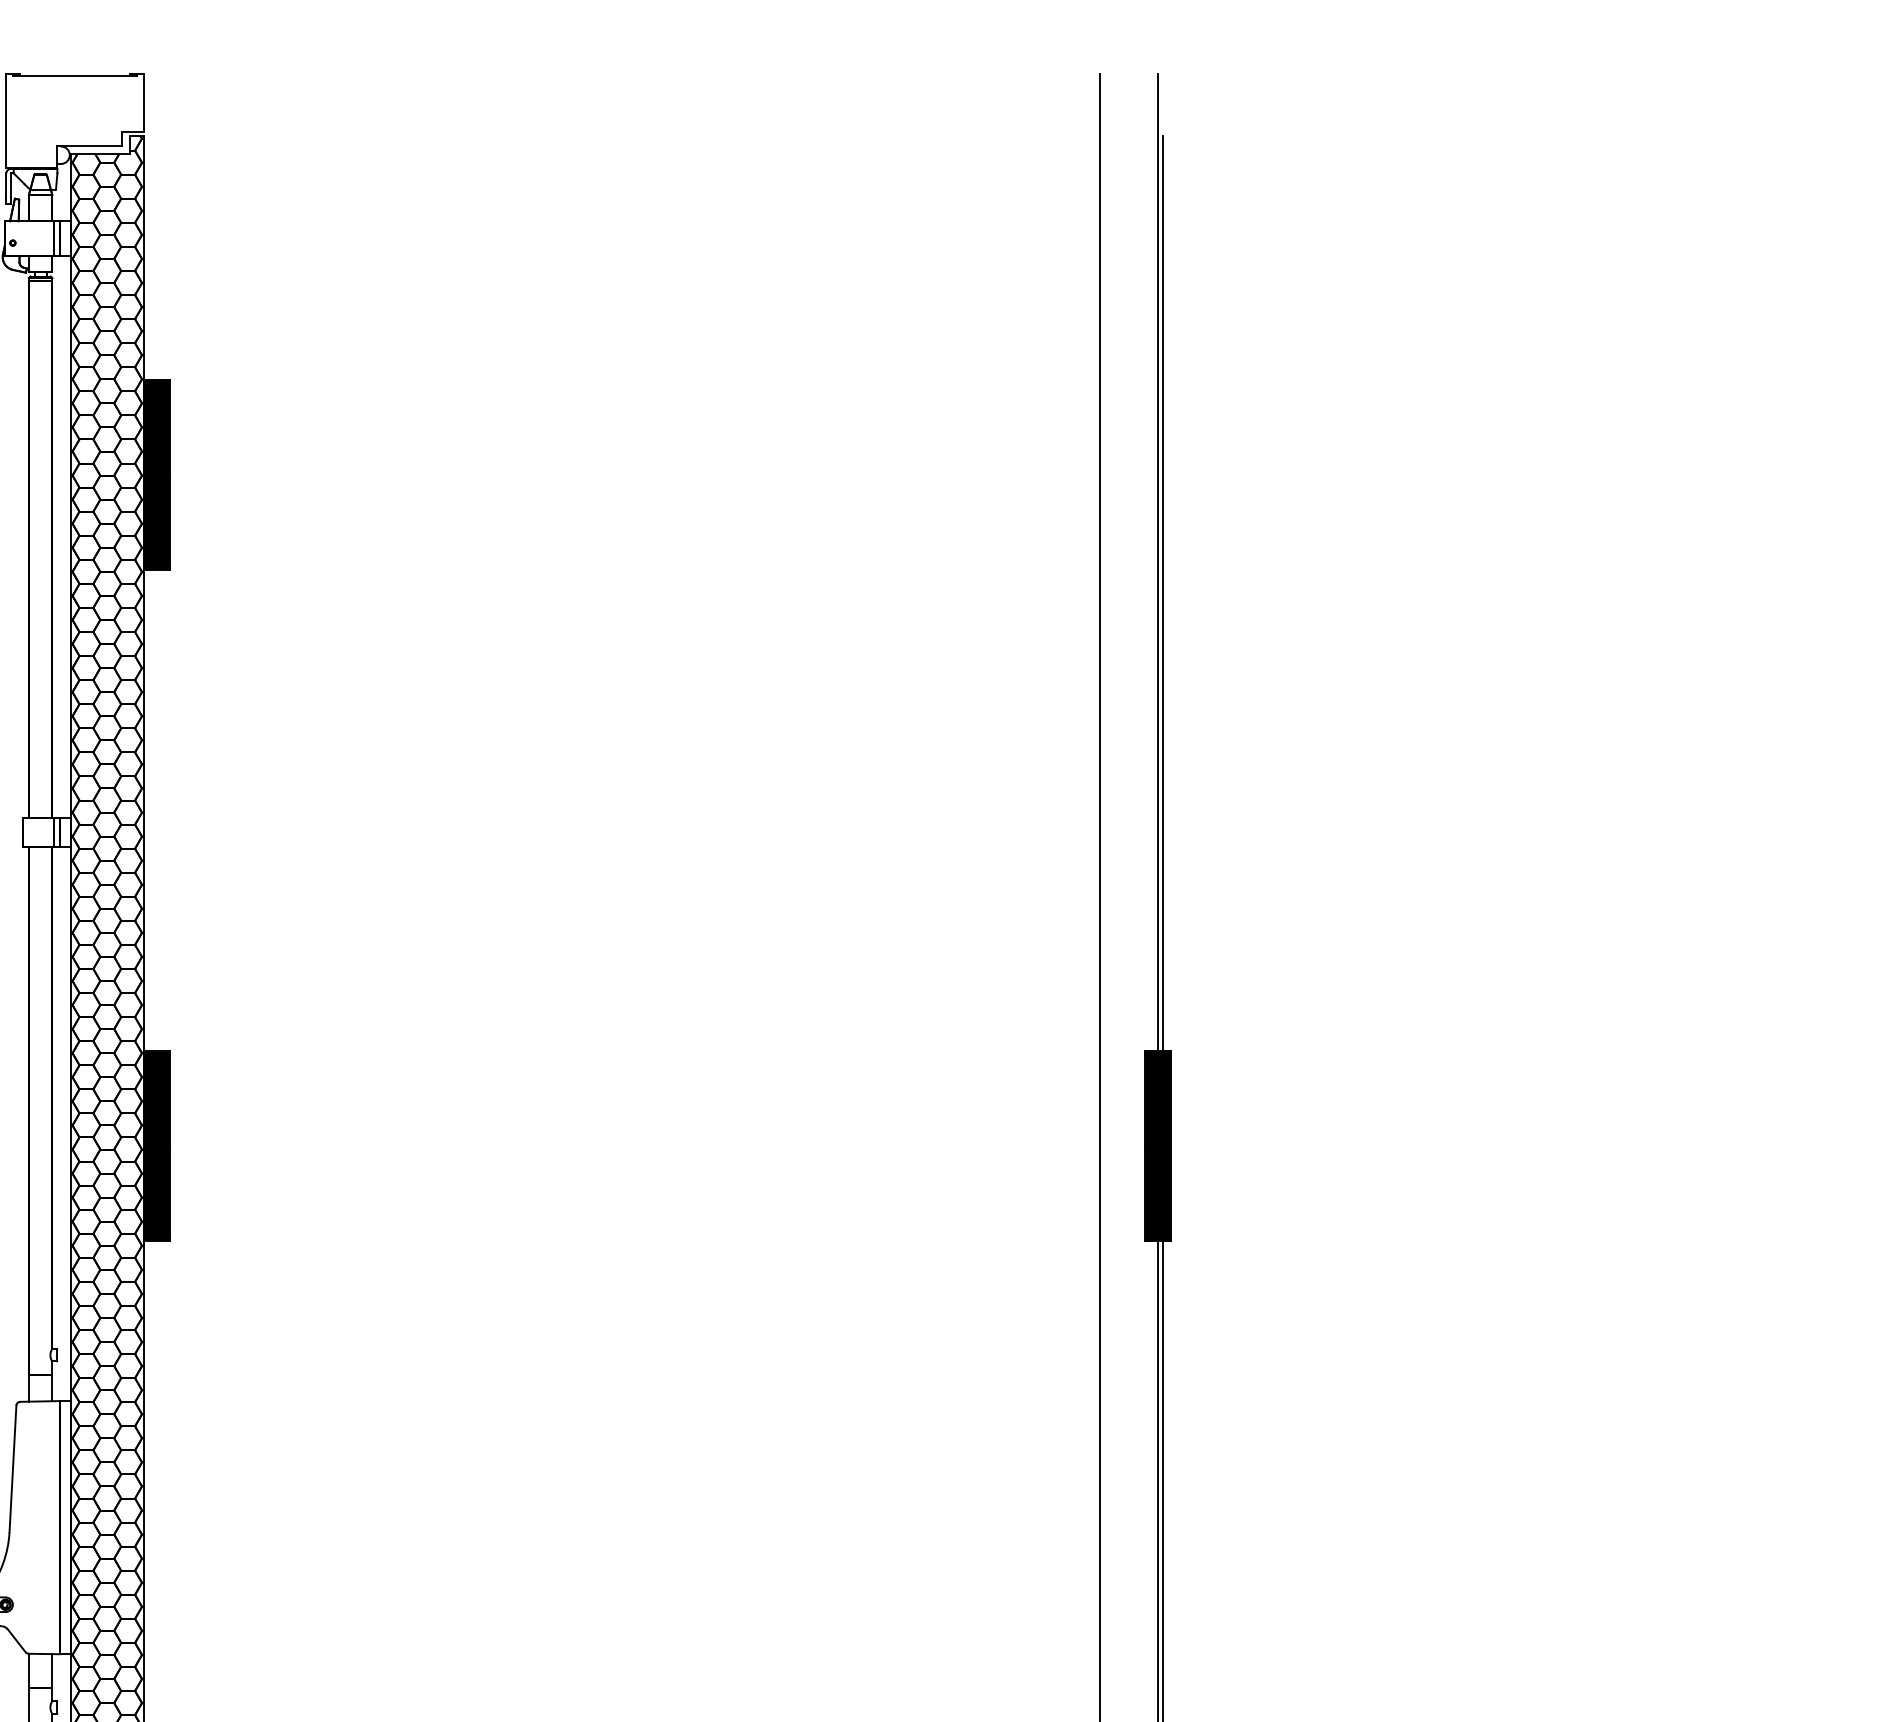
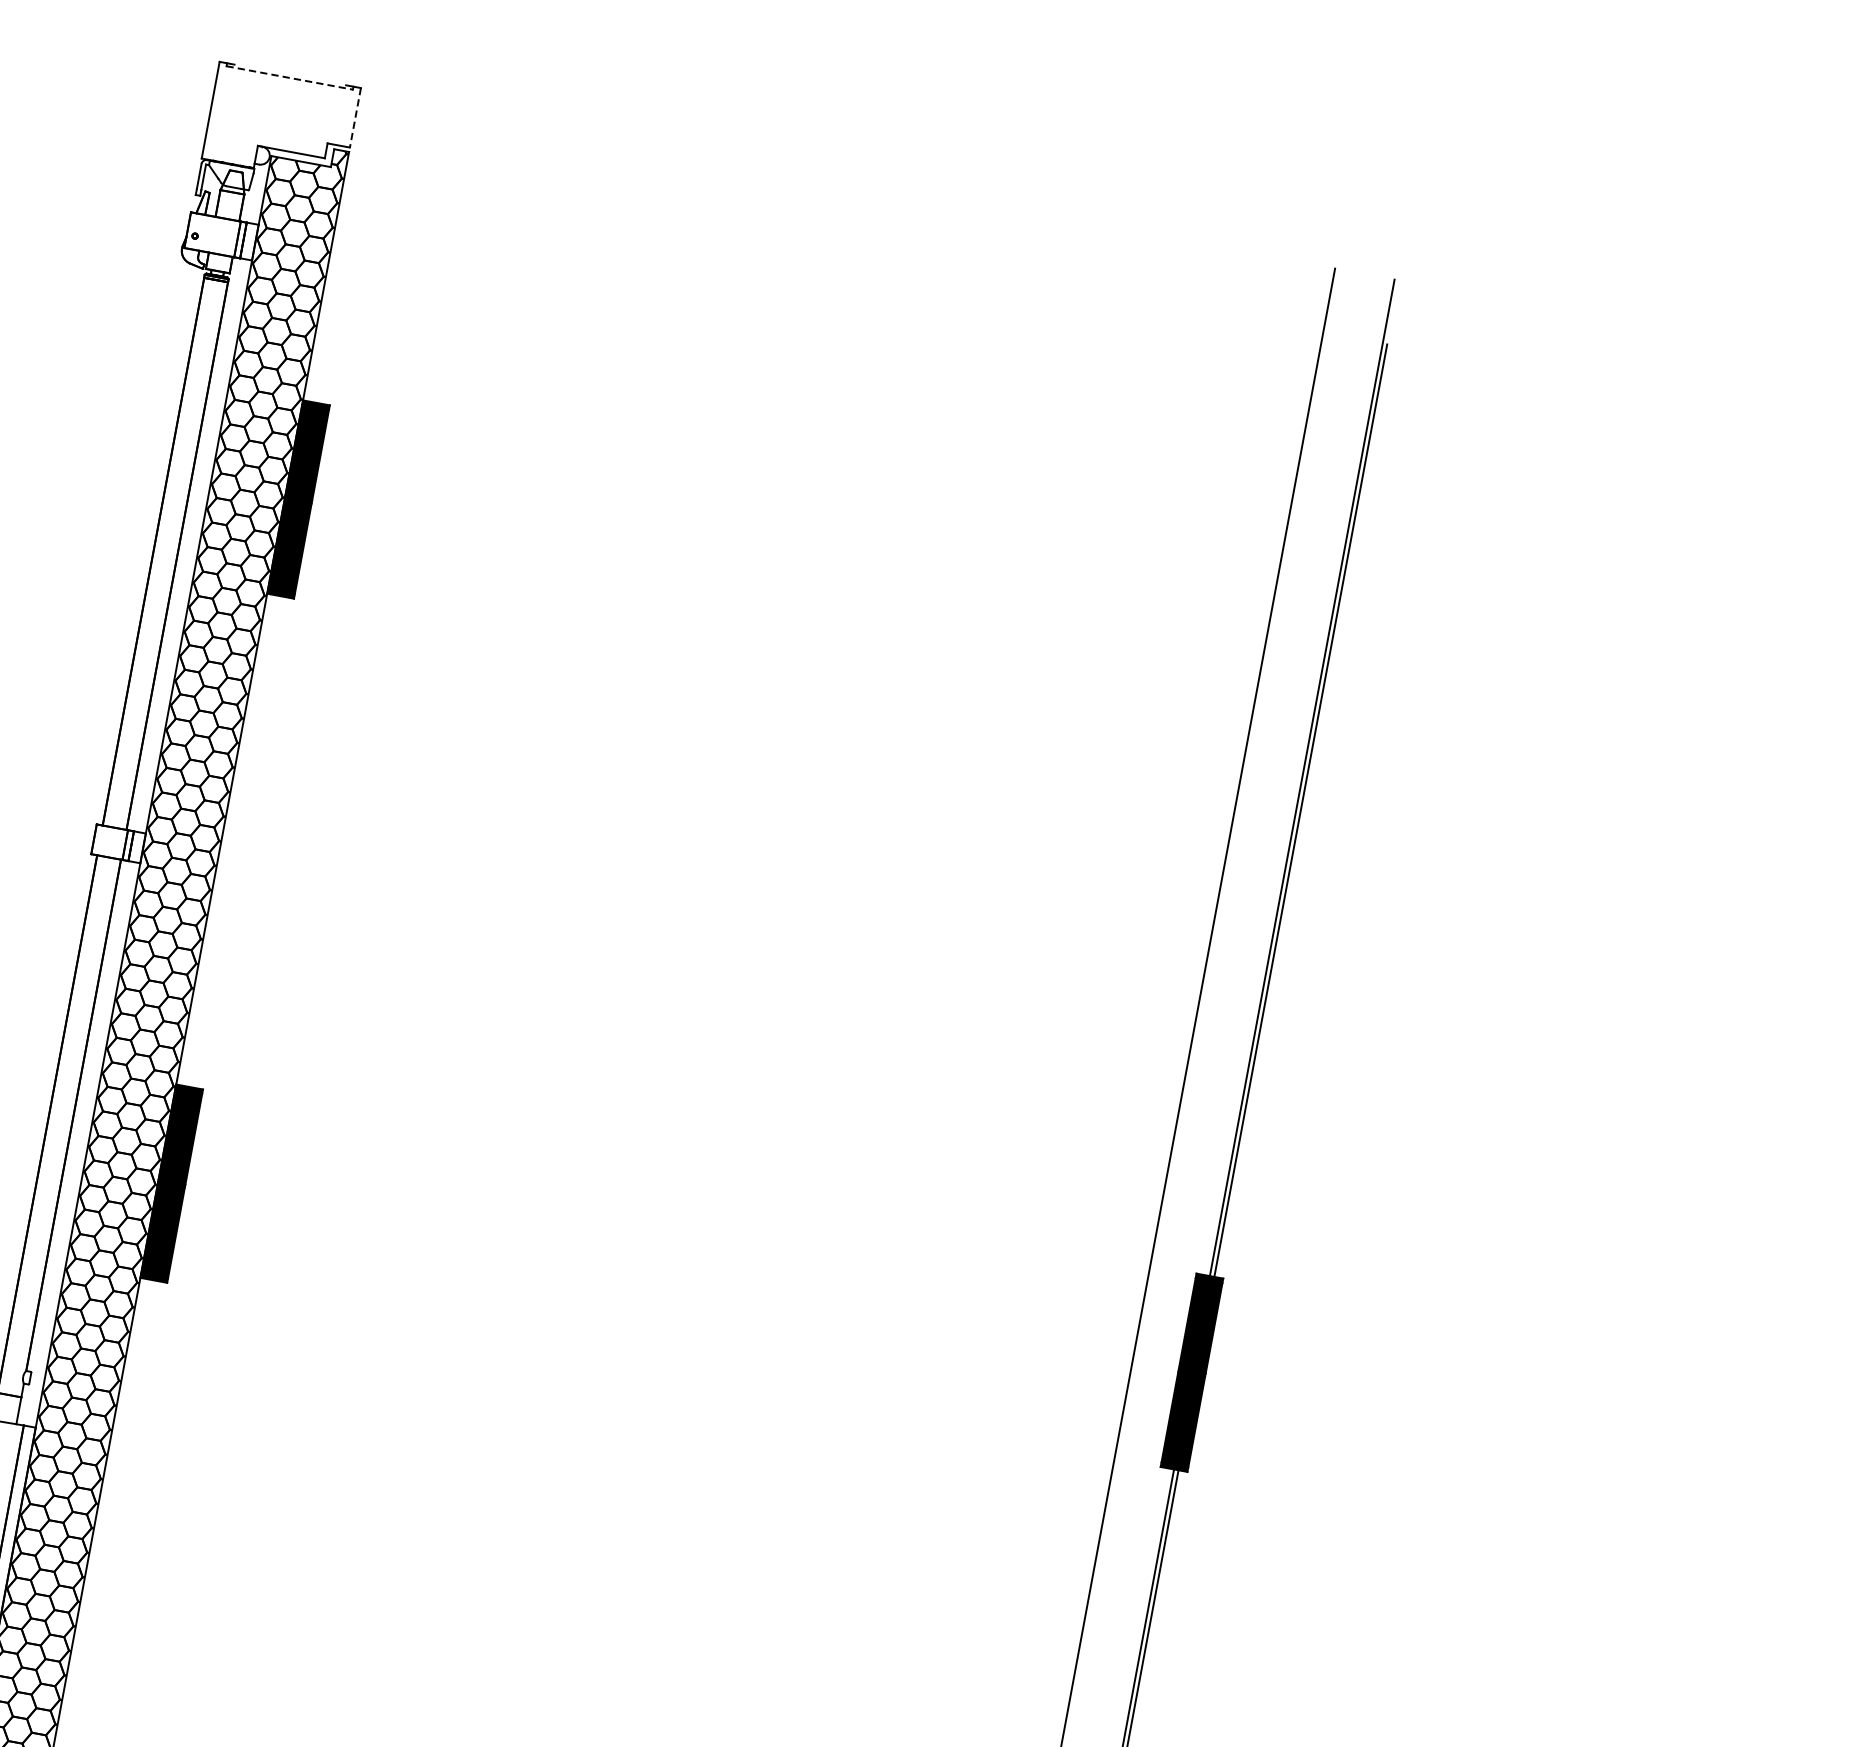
line: (75, 76) -> (290, 78), solid -> dashed
line: (144, 103) -> (355, 118), solid -> dashed

